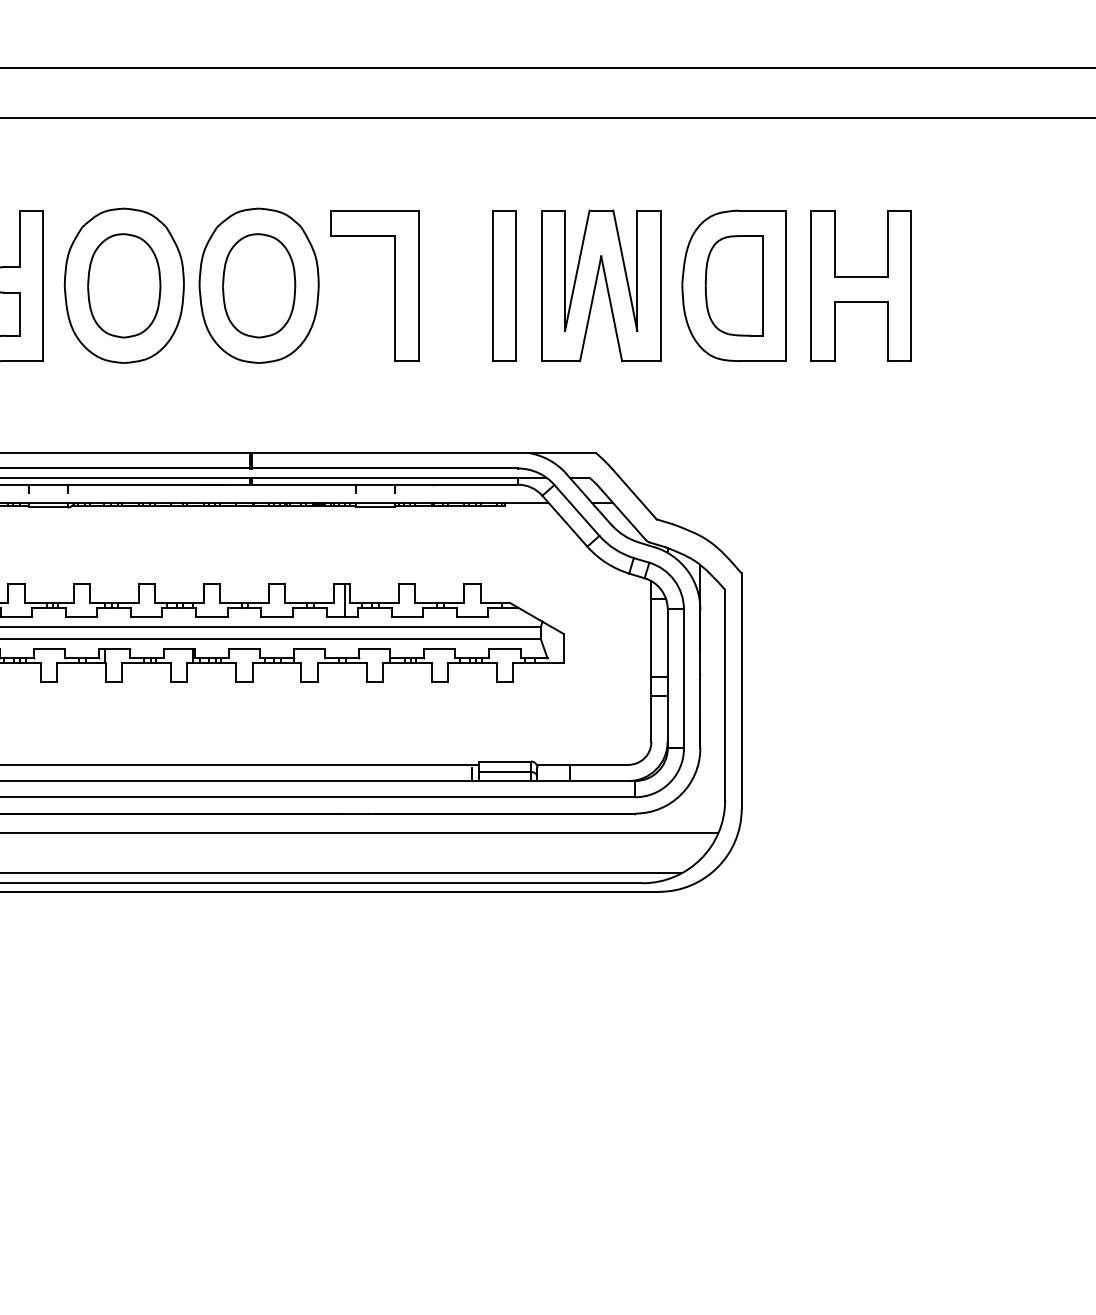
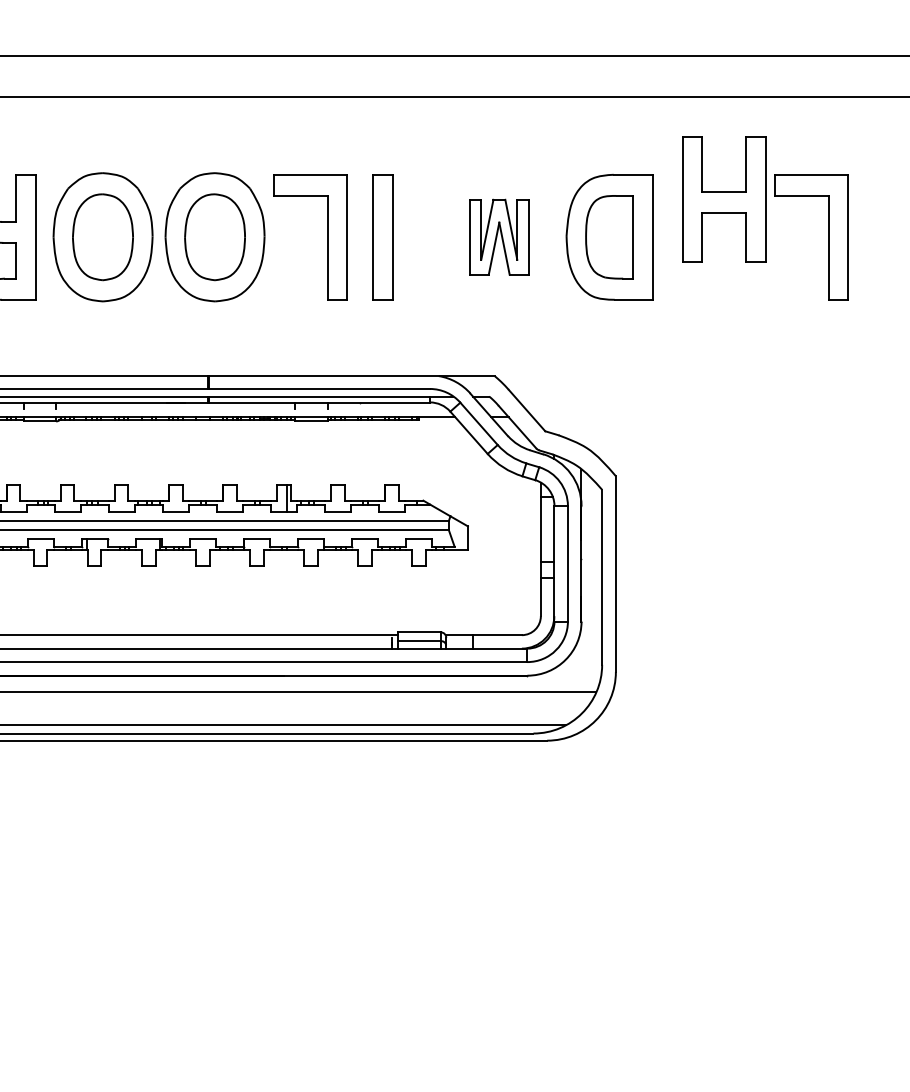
part: (504, 285) -> (383, 236), moved
part: (601, 285) -> (499, 236), size x0.6
part: (860, 285) -> (723, 198), moved
part: (997, 285) -> (828, 236), added

